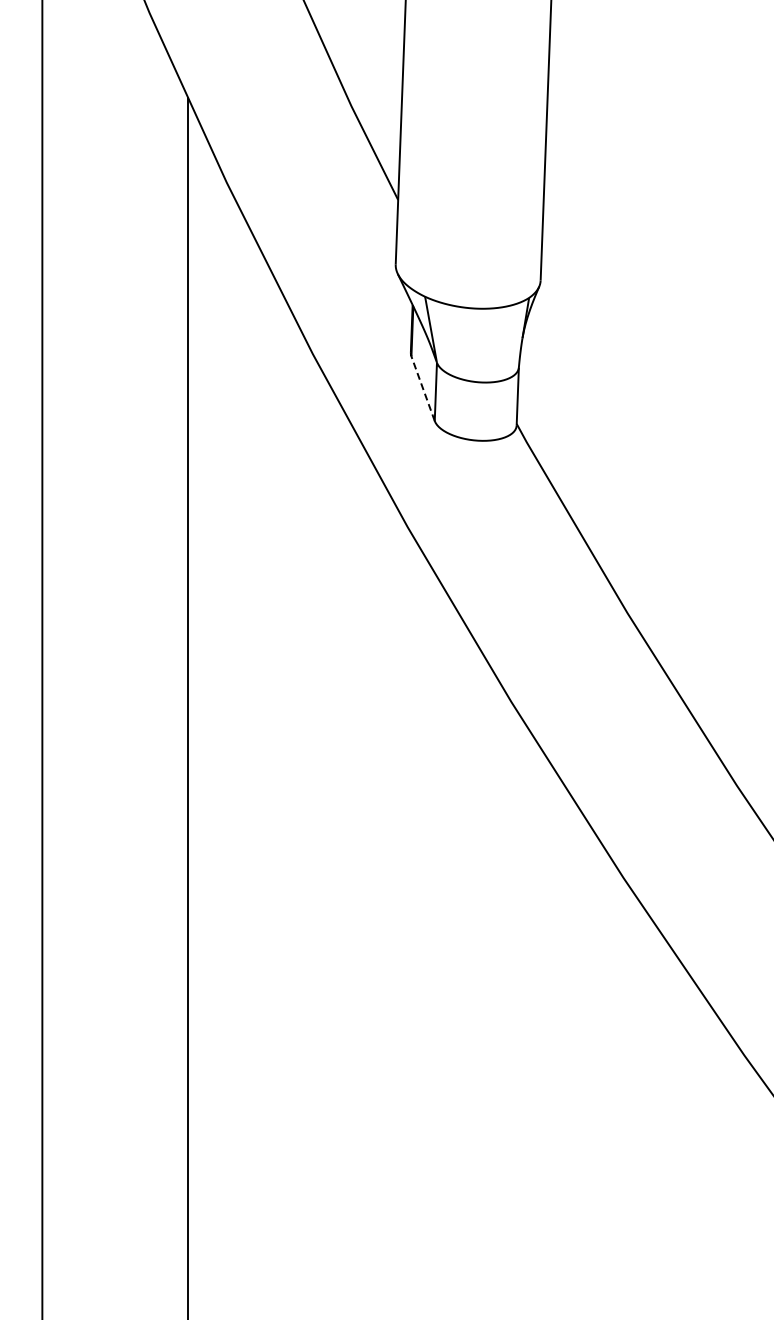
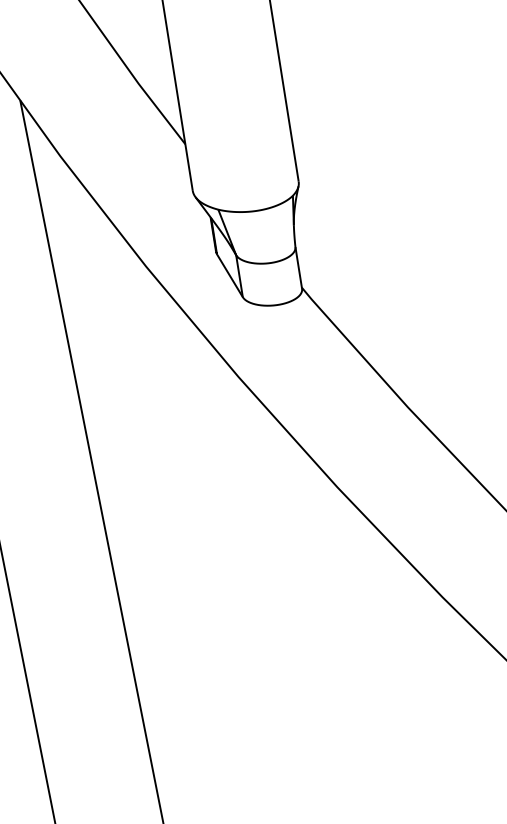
line: (422, 388) -> (229, 275), dashed -> solid

